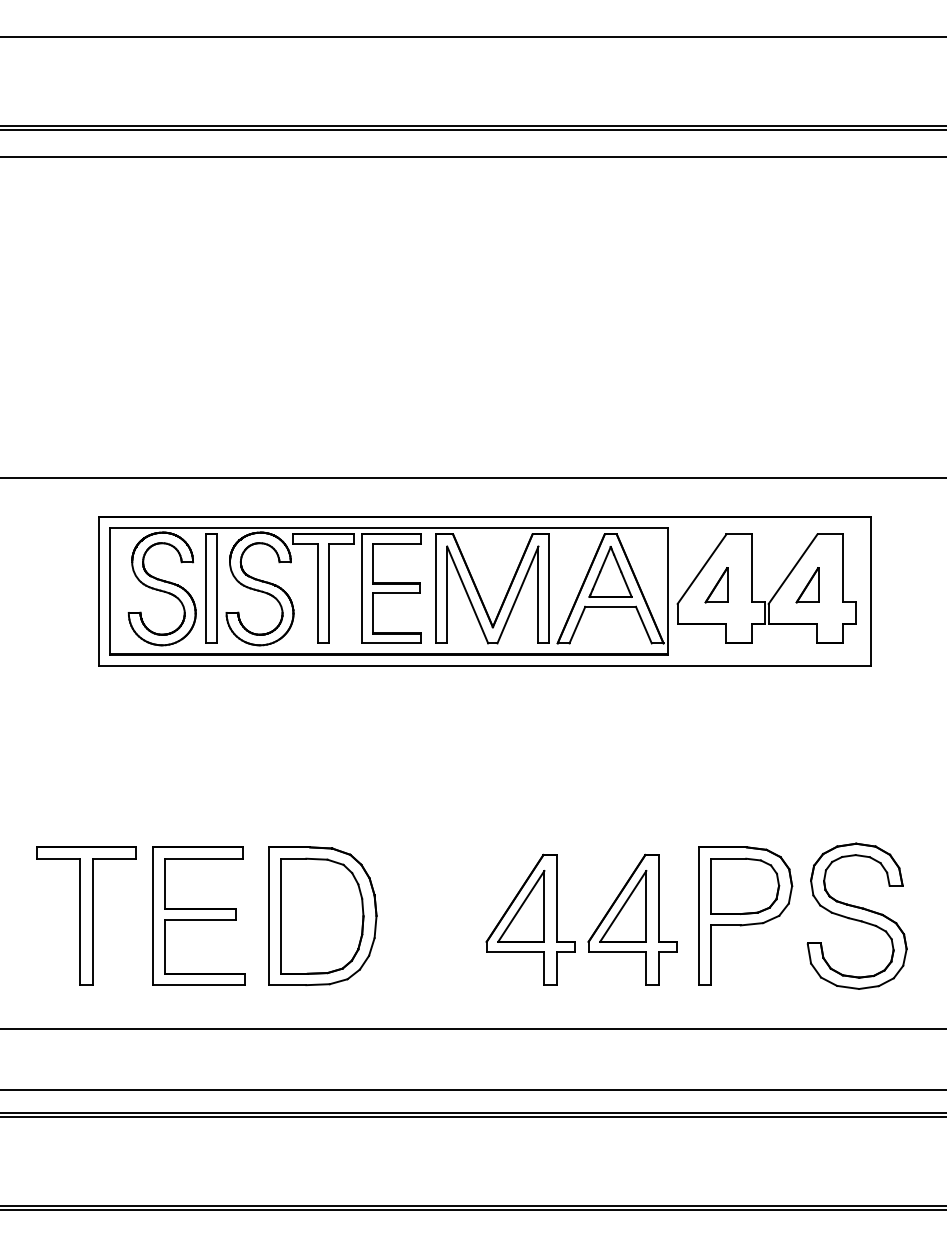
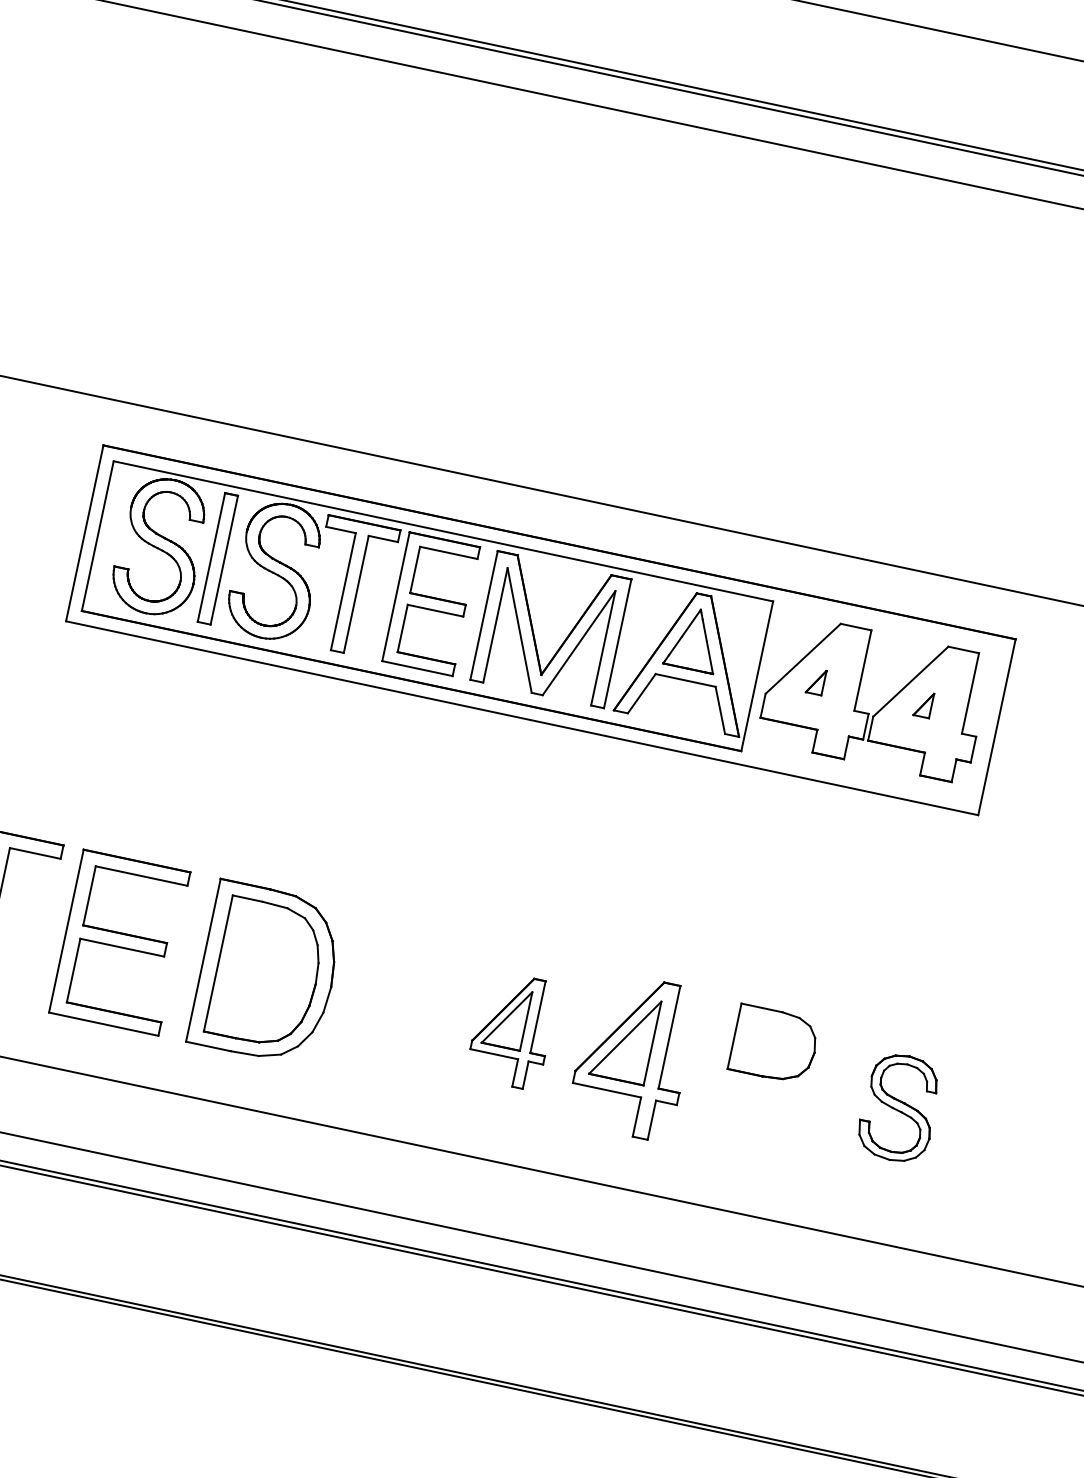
part: (716, 585) -> (816, 681), size x0.6
part: (807, 585) -> (923, 704), size x0.6
part: (745, 915) -> (767, 1079), removed
part: (856, 915) -> (898, 1107), size x0.6
part: (530, 919) -> (512, 1029), size x0.7

